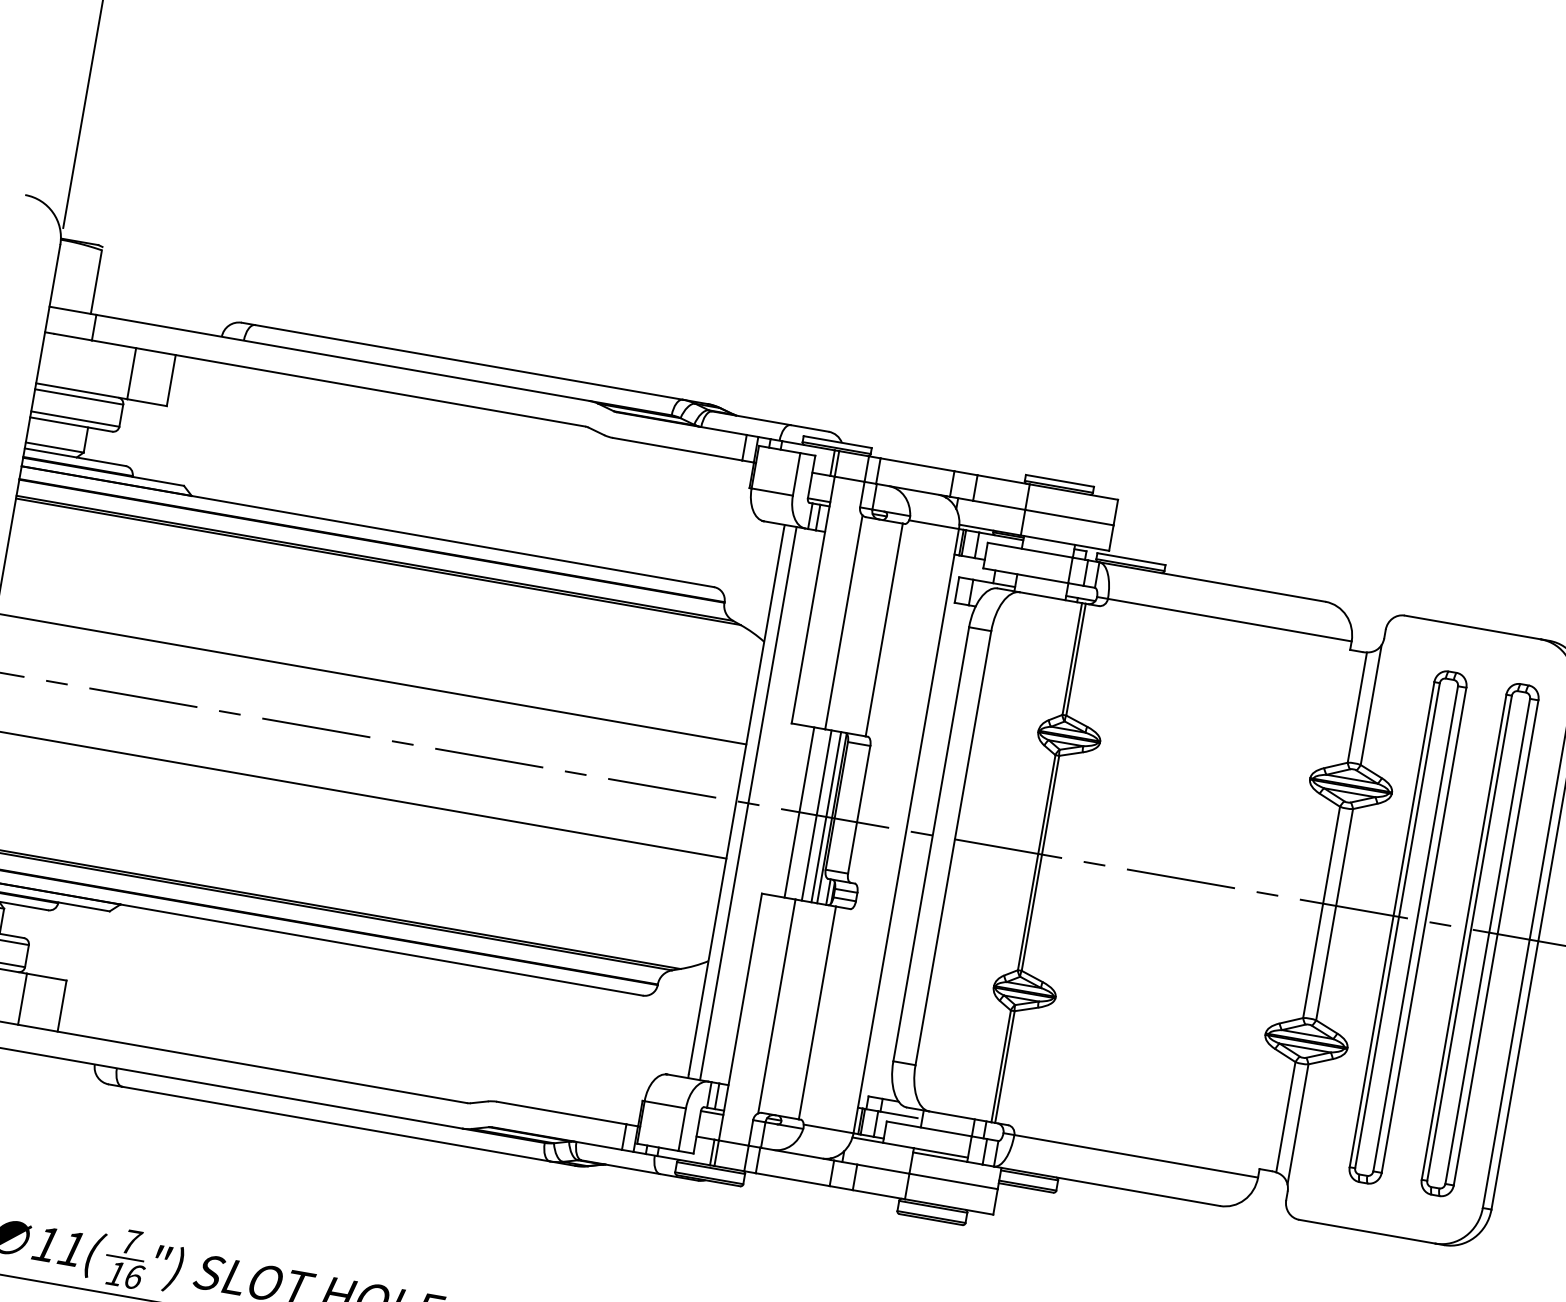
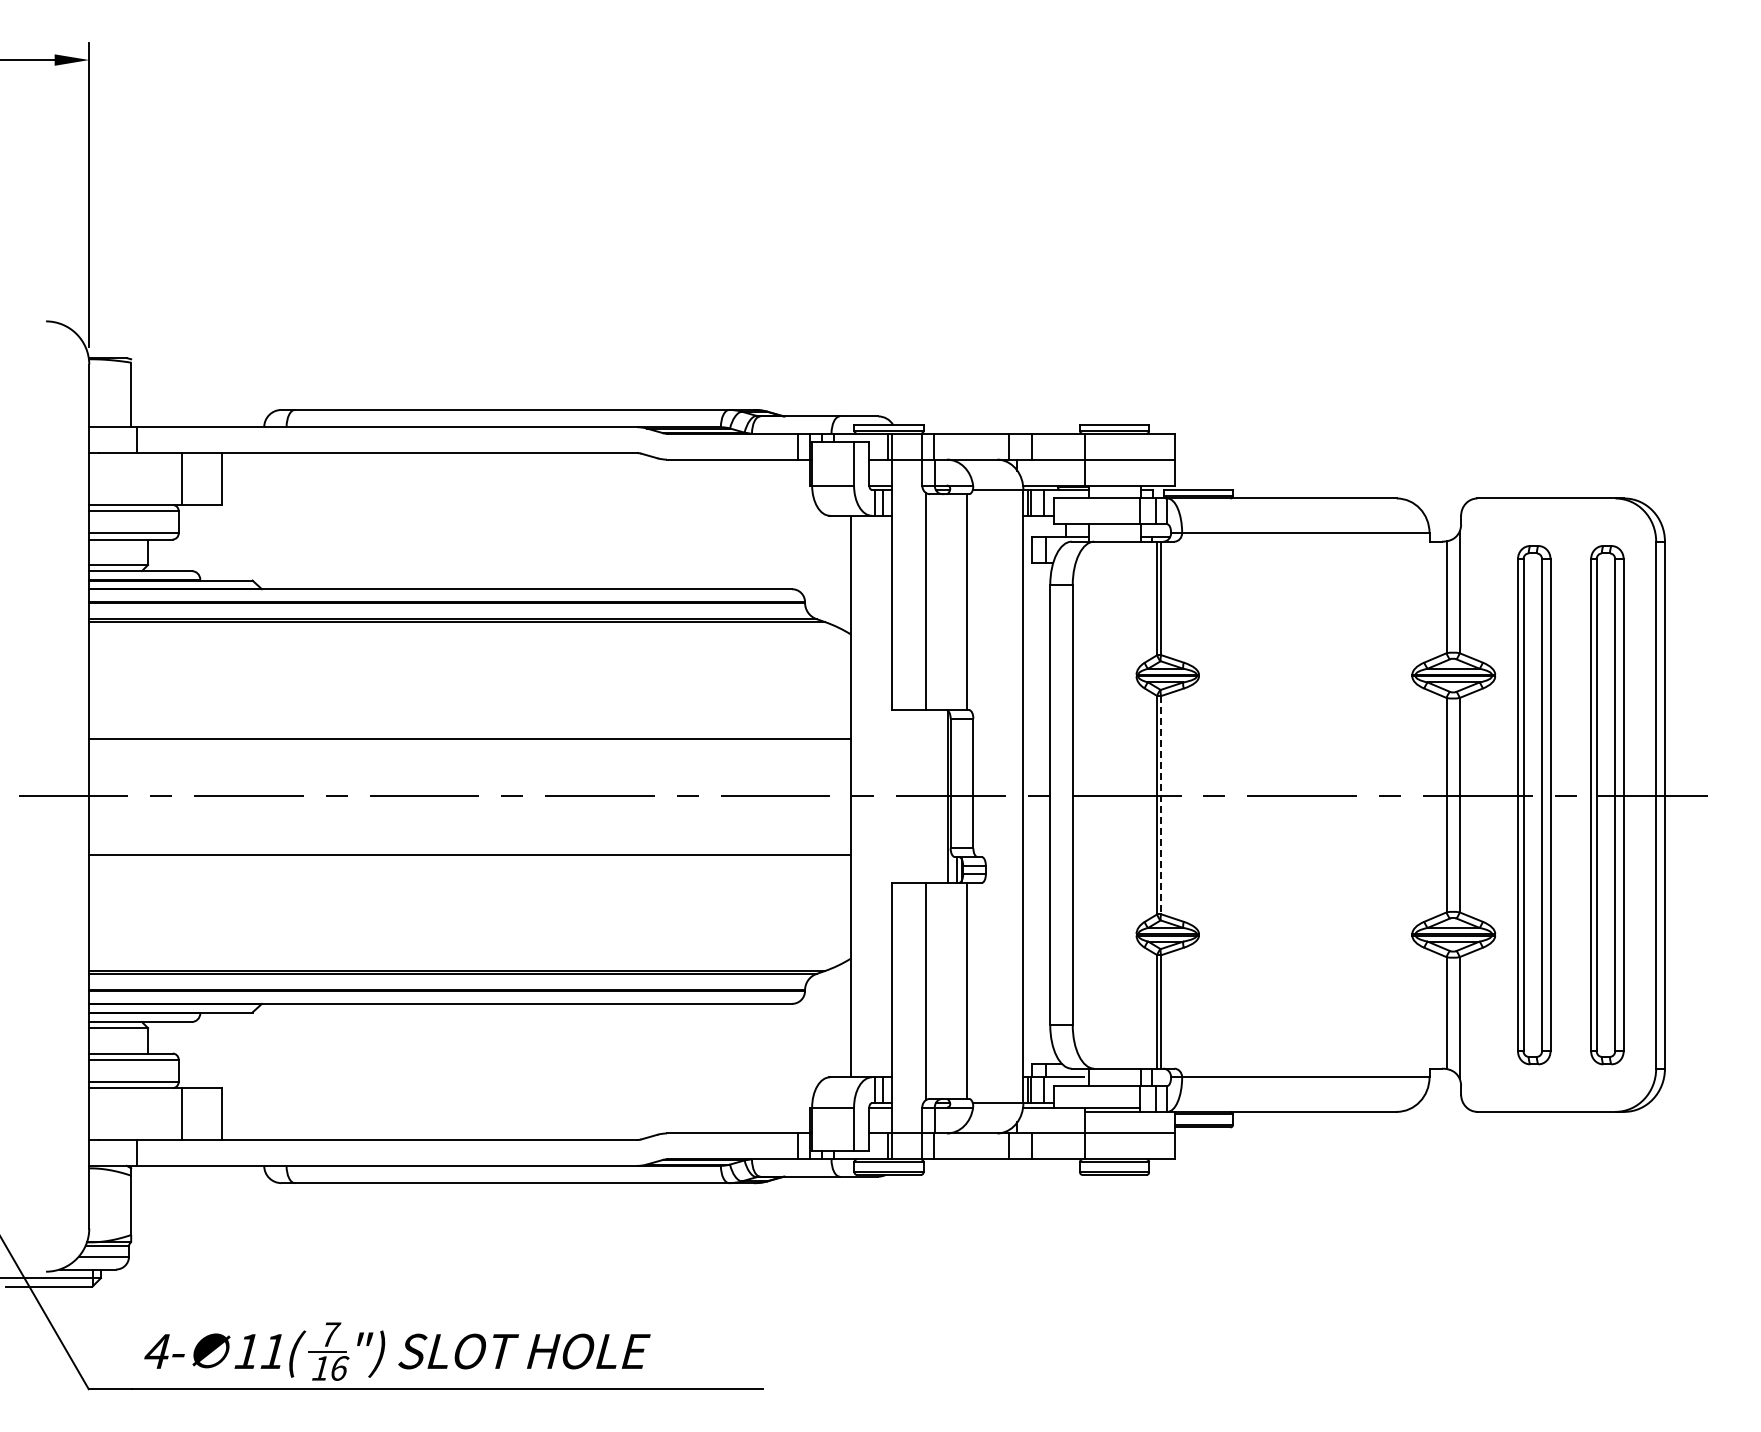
line: (748, 803) -> (863, 796), removed
line: (798, 812) -> (914, 796), removed
line: (816, 815) -> (932, 796), removed
line: (826, 817) -> (942, 796), removed
line: (1040, 863) -> (1161, 805), solid -> dashed

